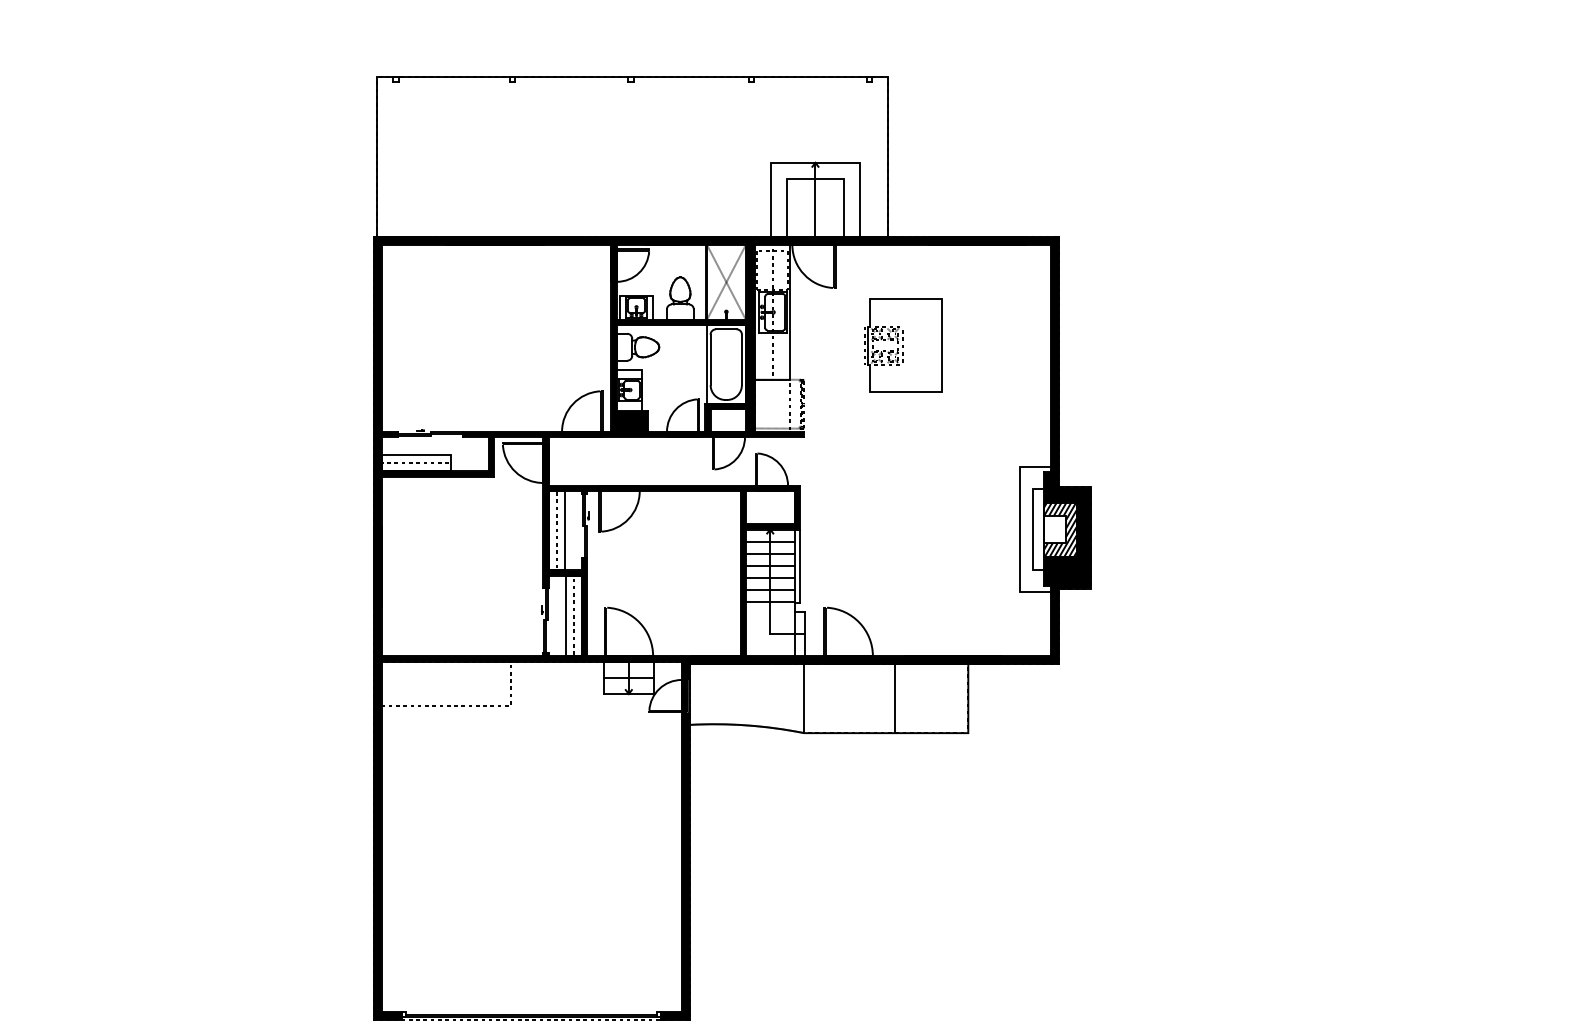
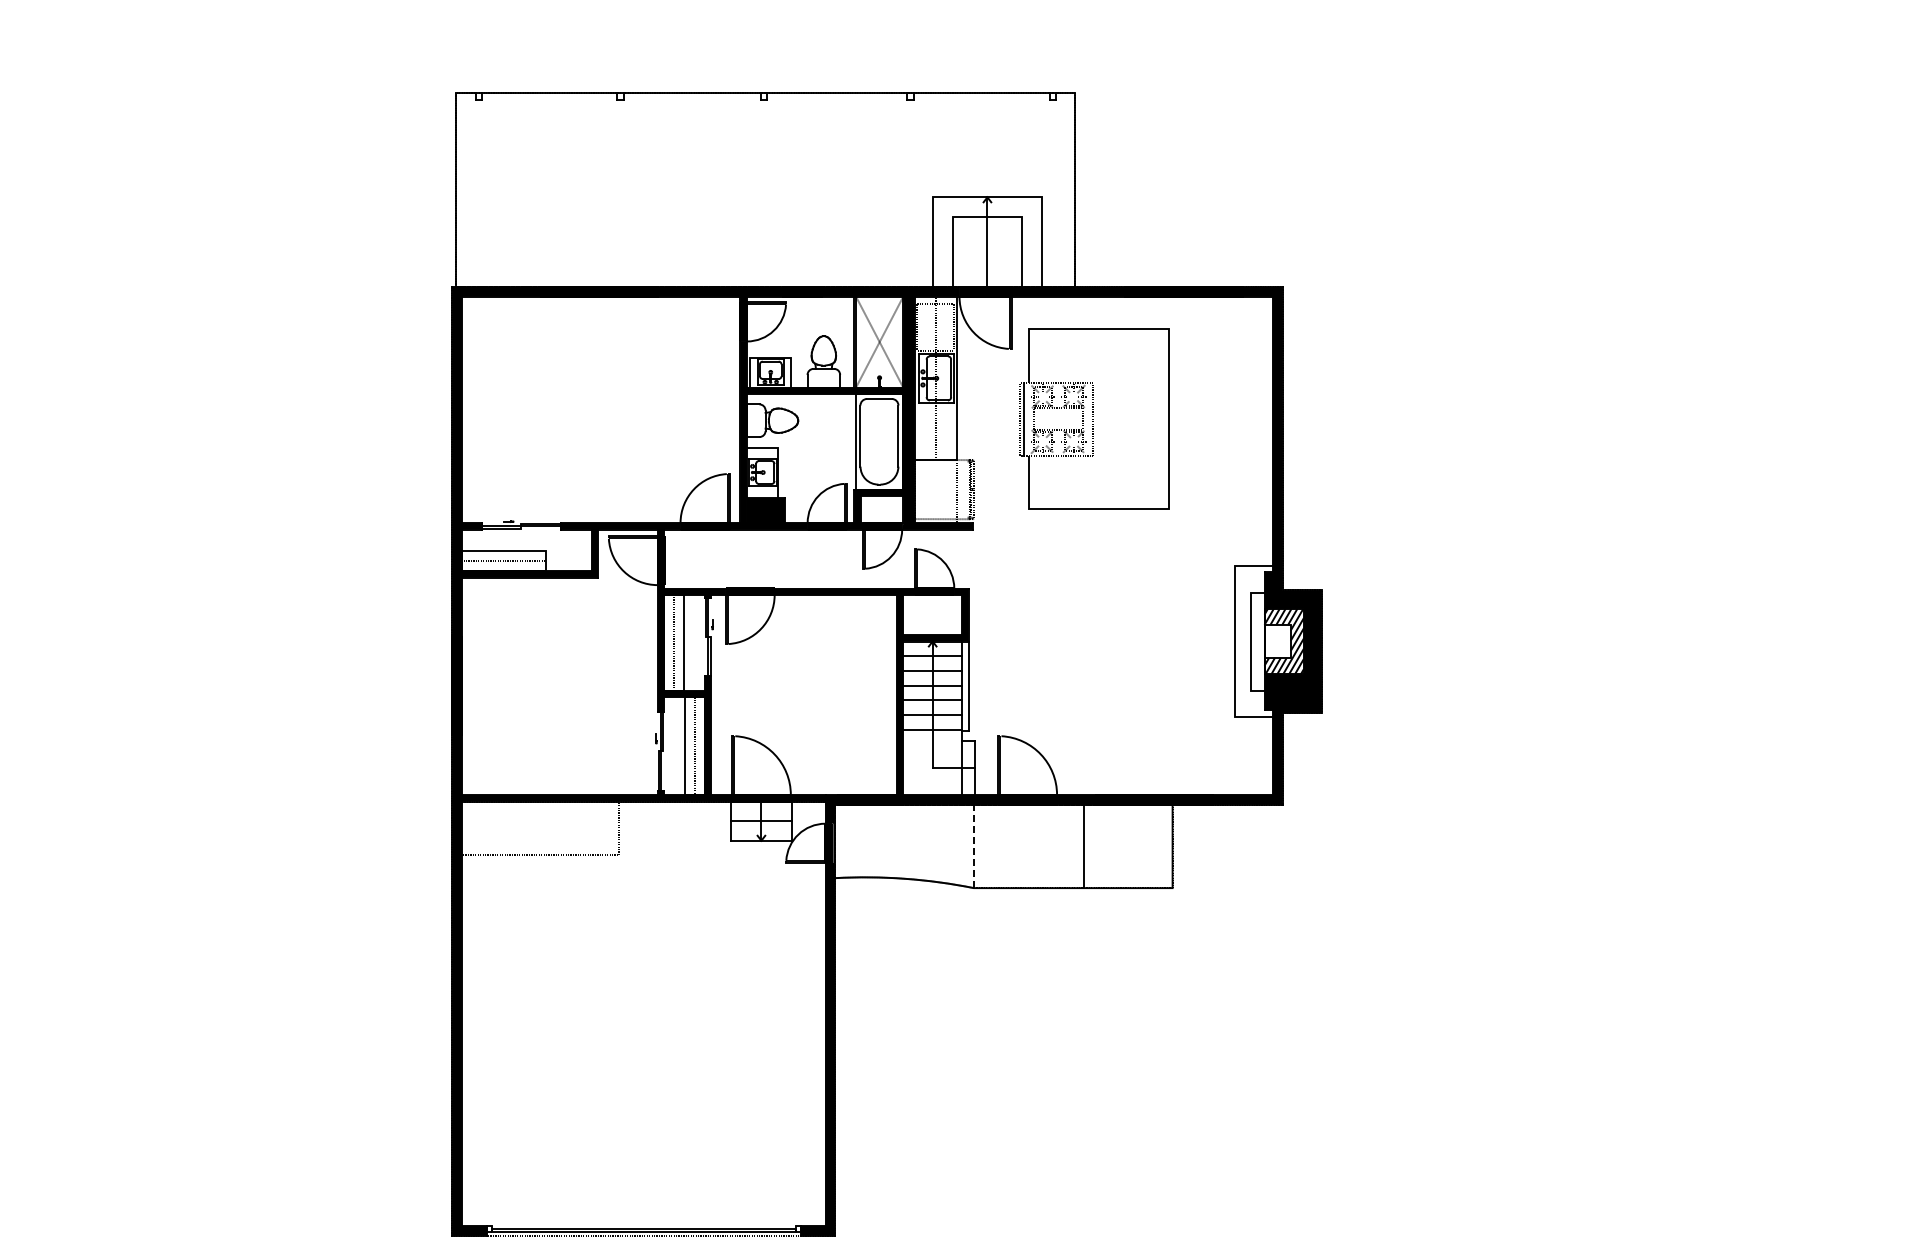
part: (903, 345) -> (1094, 418), size x1.6
line: (803, 698) -> (973, 846), solid -> dashed

